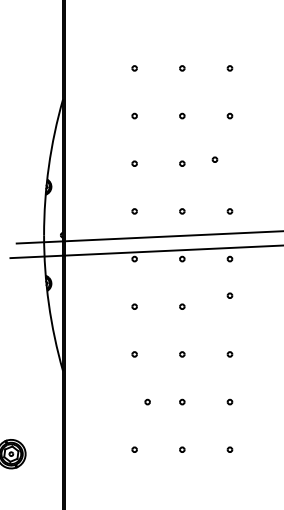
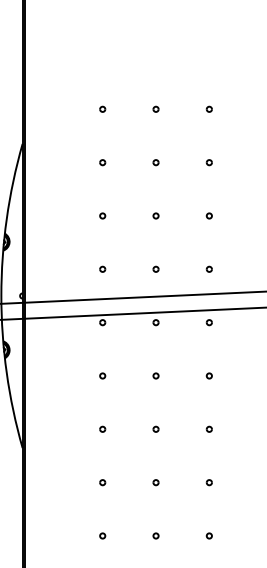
part: (214, 159) -> (208, 215), moved
part: (229, 295) -> (208, 375), moved
part: (147, 401) -> (102, 481), moved

